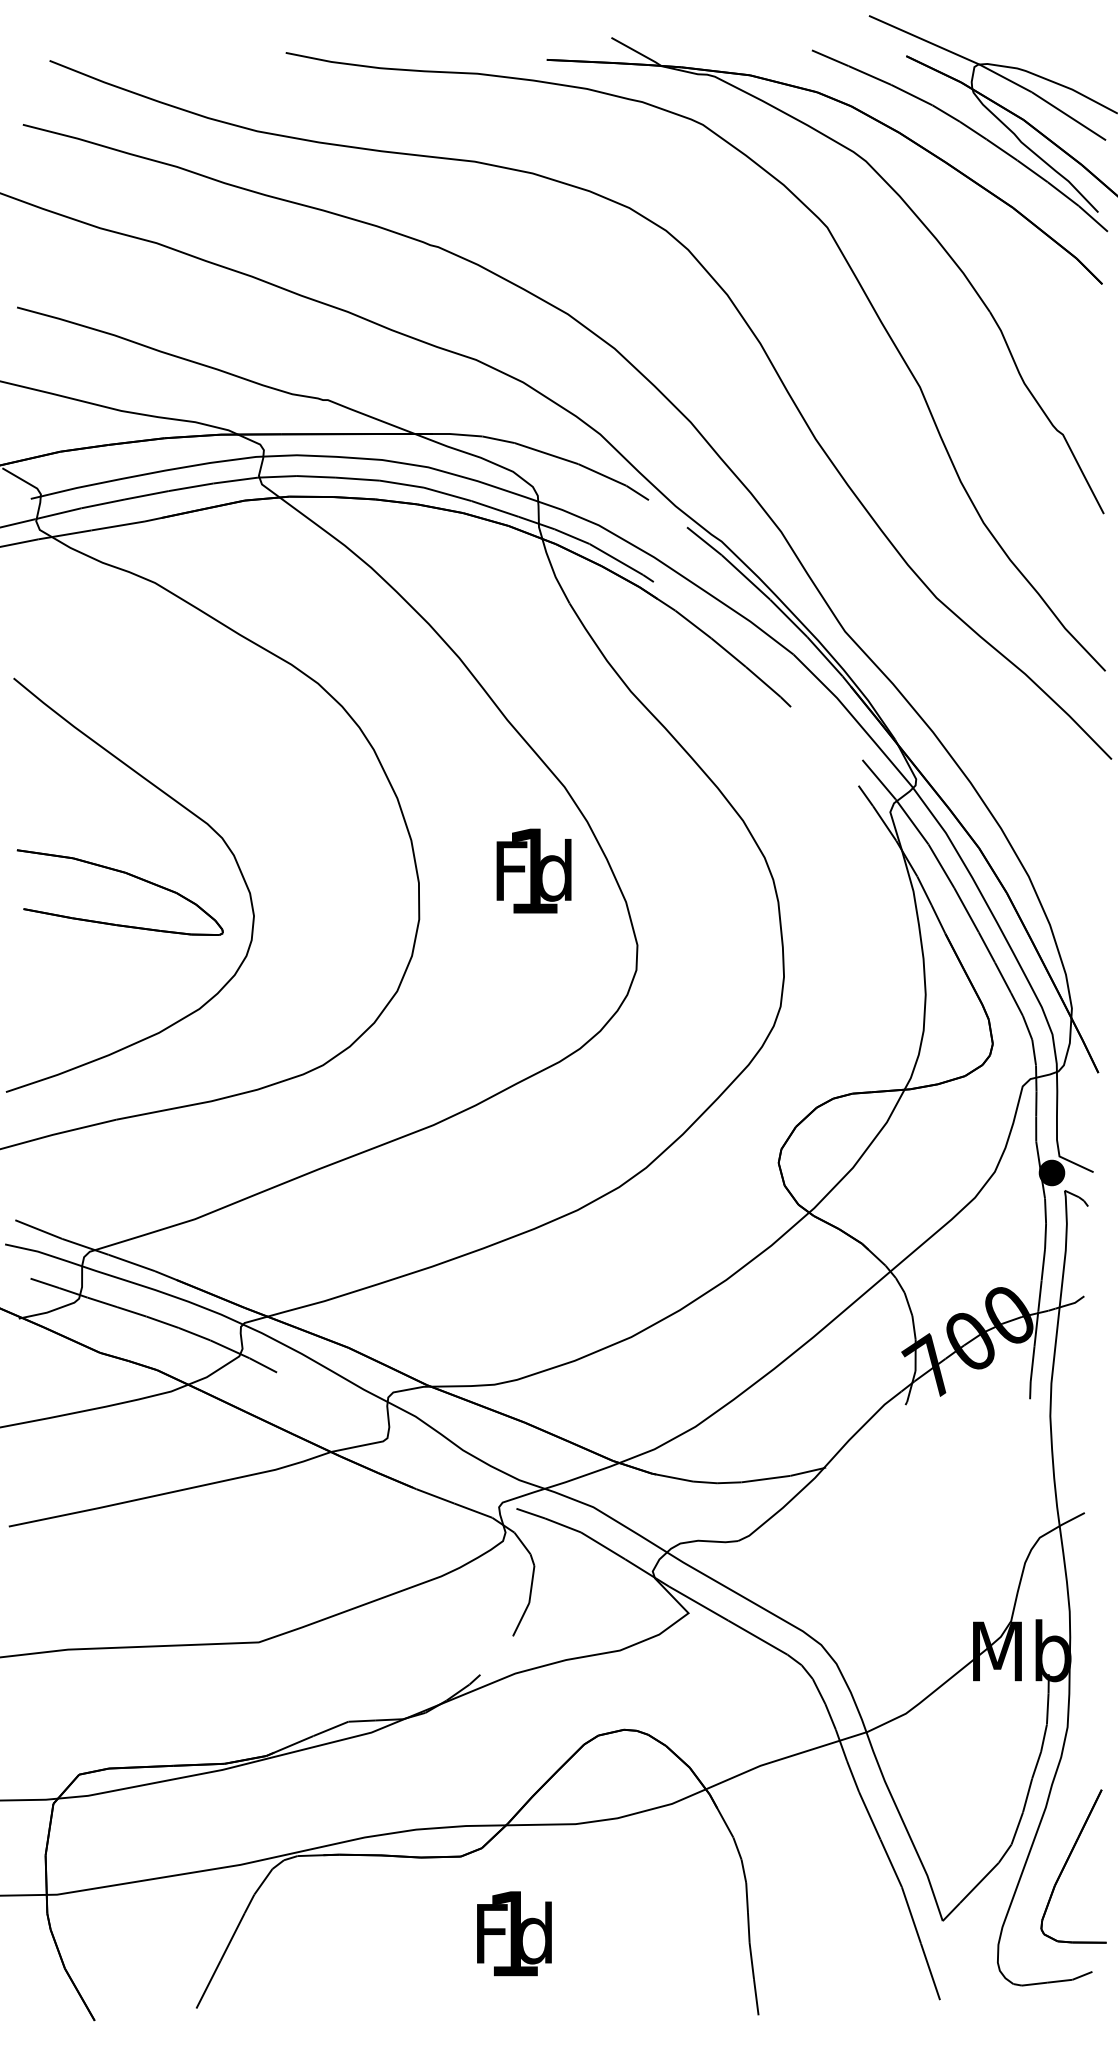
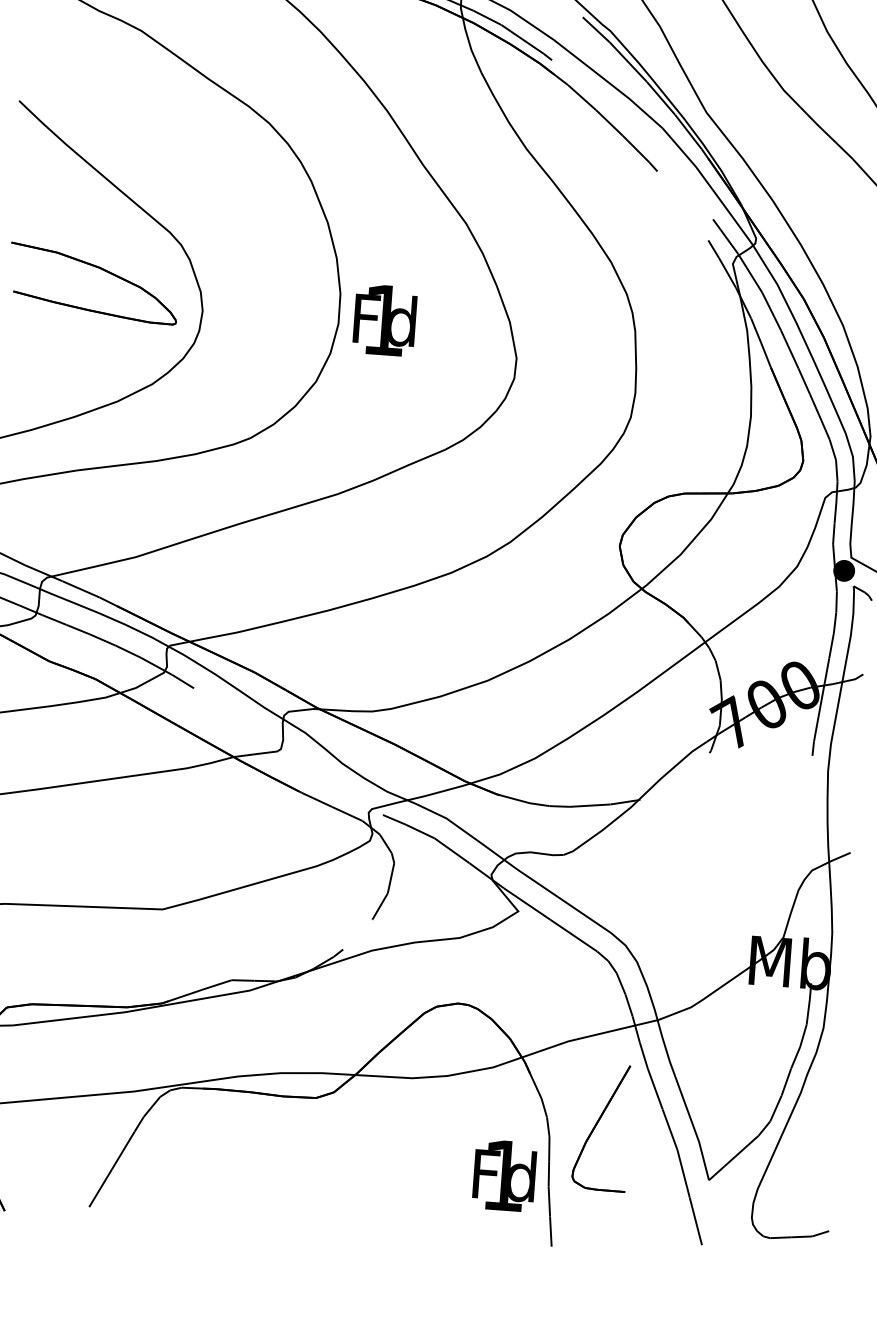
text: (533, 870) -> (384, 319), moved
part: (1067, 1862) -> (597, 1123), moved
text: (514, 1933) -> (504, 1175), moved

